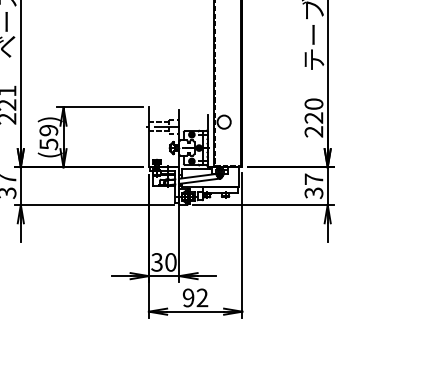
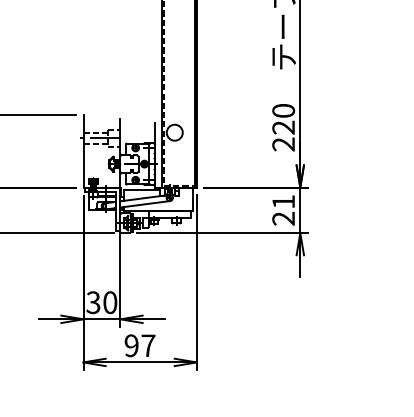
text: (313, 185) -> (283, 209), 37 -> 21
text: (202, 297) -> (148, 345), 92 -> 97

